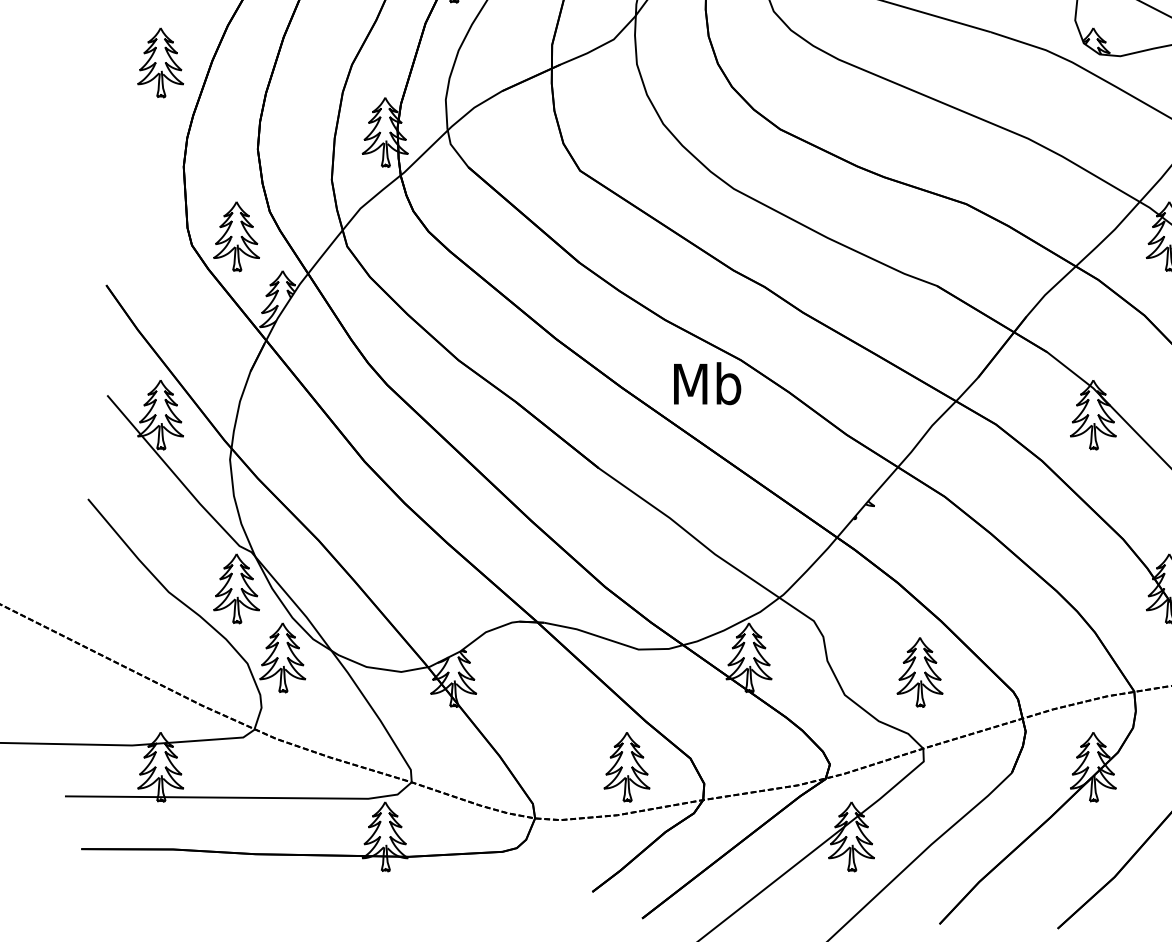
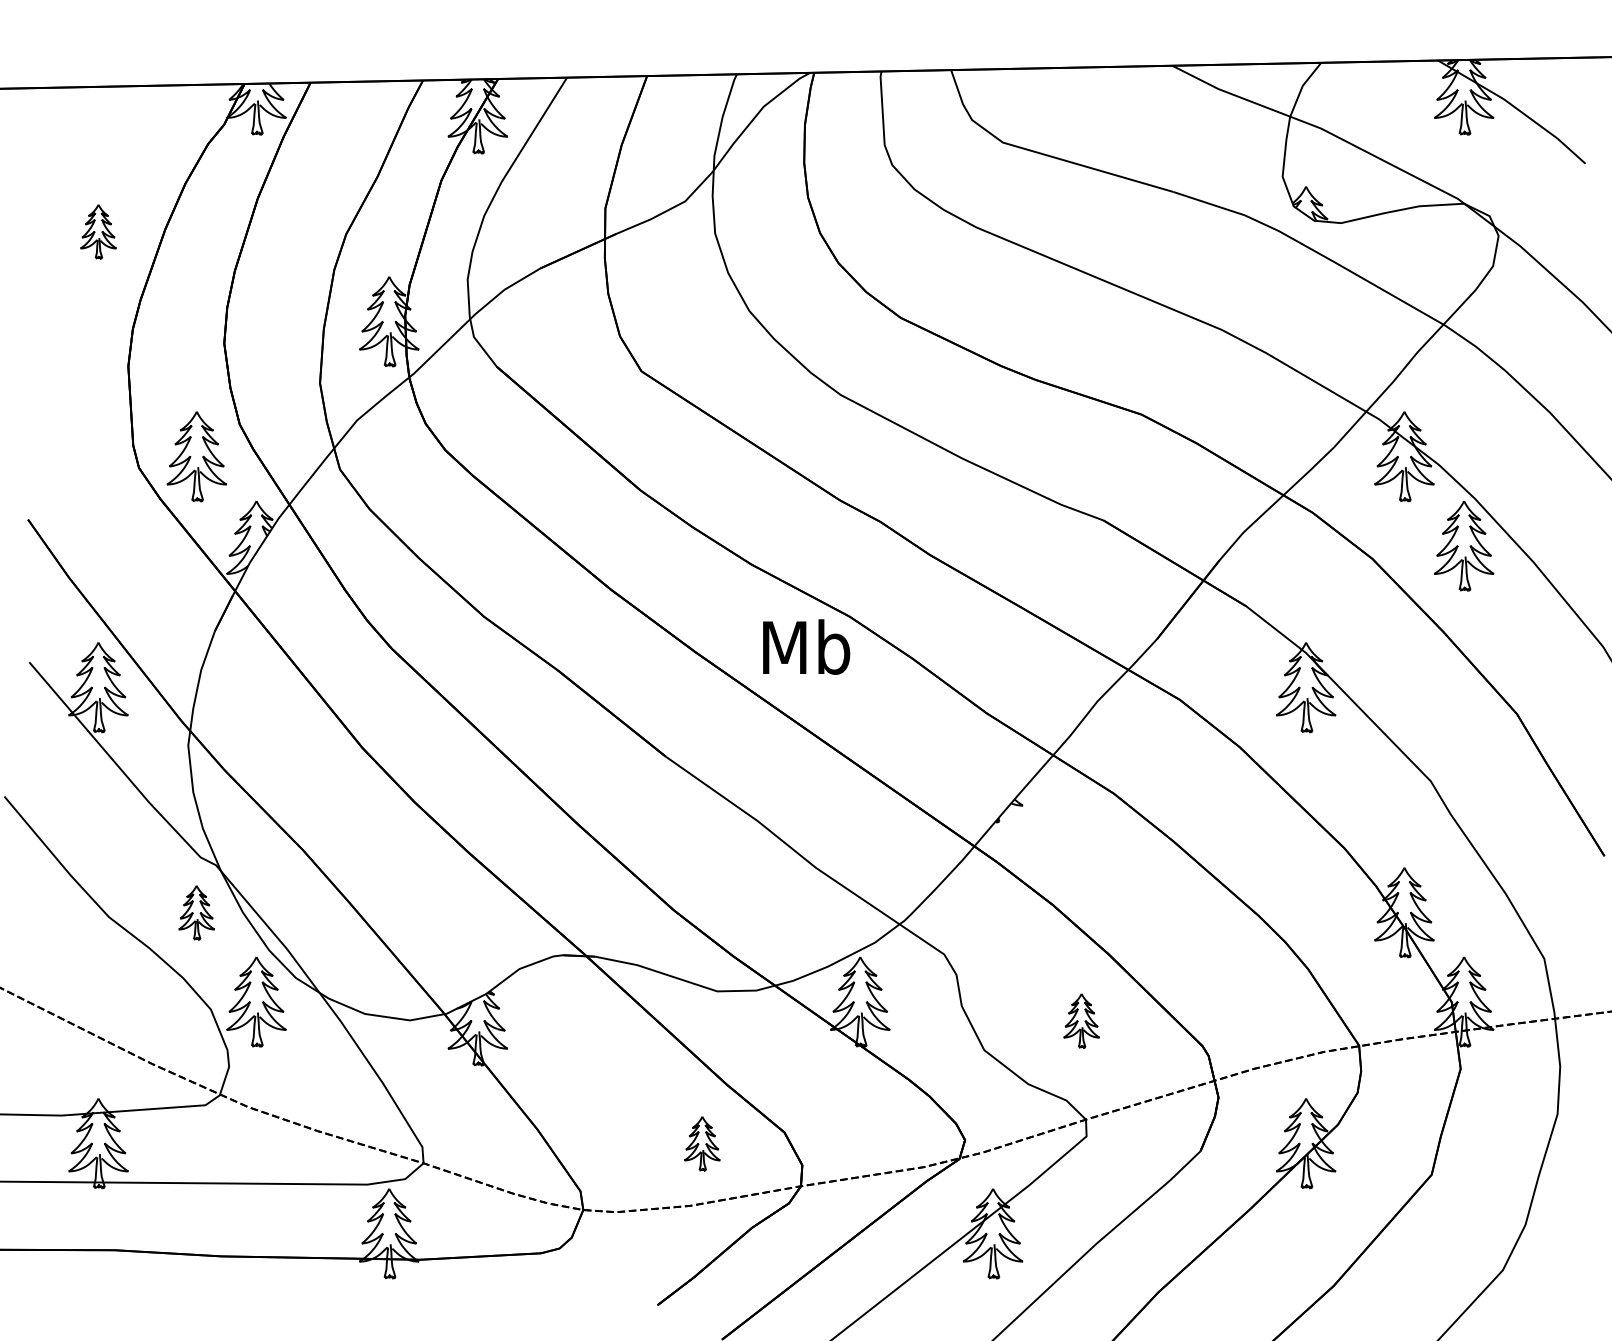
part: (160, 62) -> (98, 231), size x0.6
part: (236, 588) -> (196, 912), size x0.6
part: (919, 672) -> (1081, 1020), size x0.6
part: (627, 767) -> (702, 1143), size x0.6

